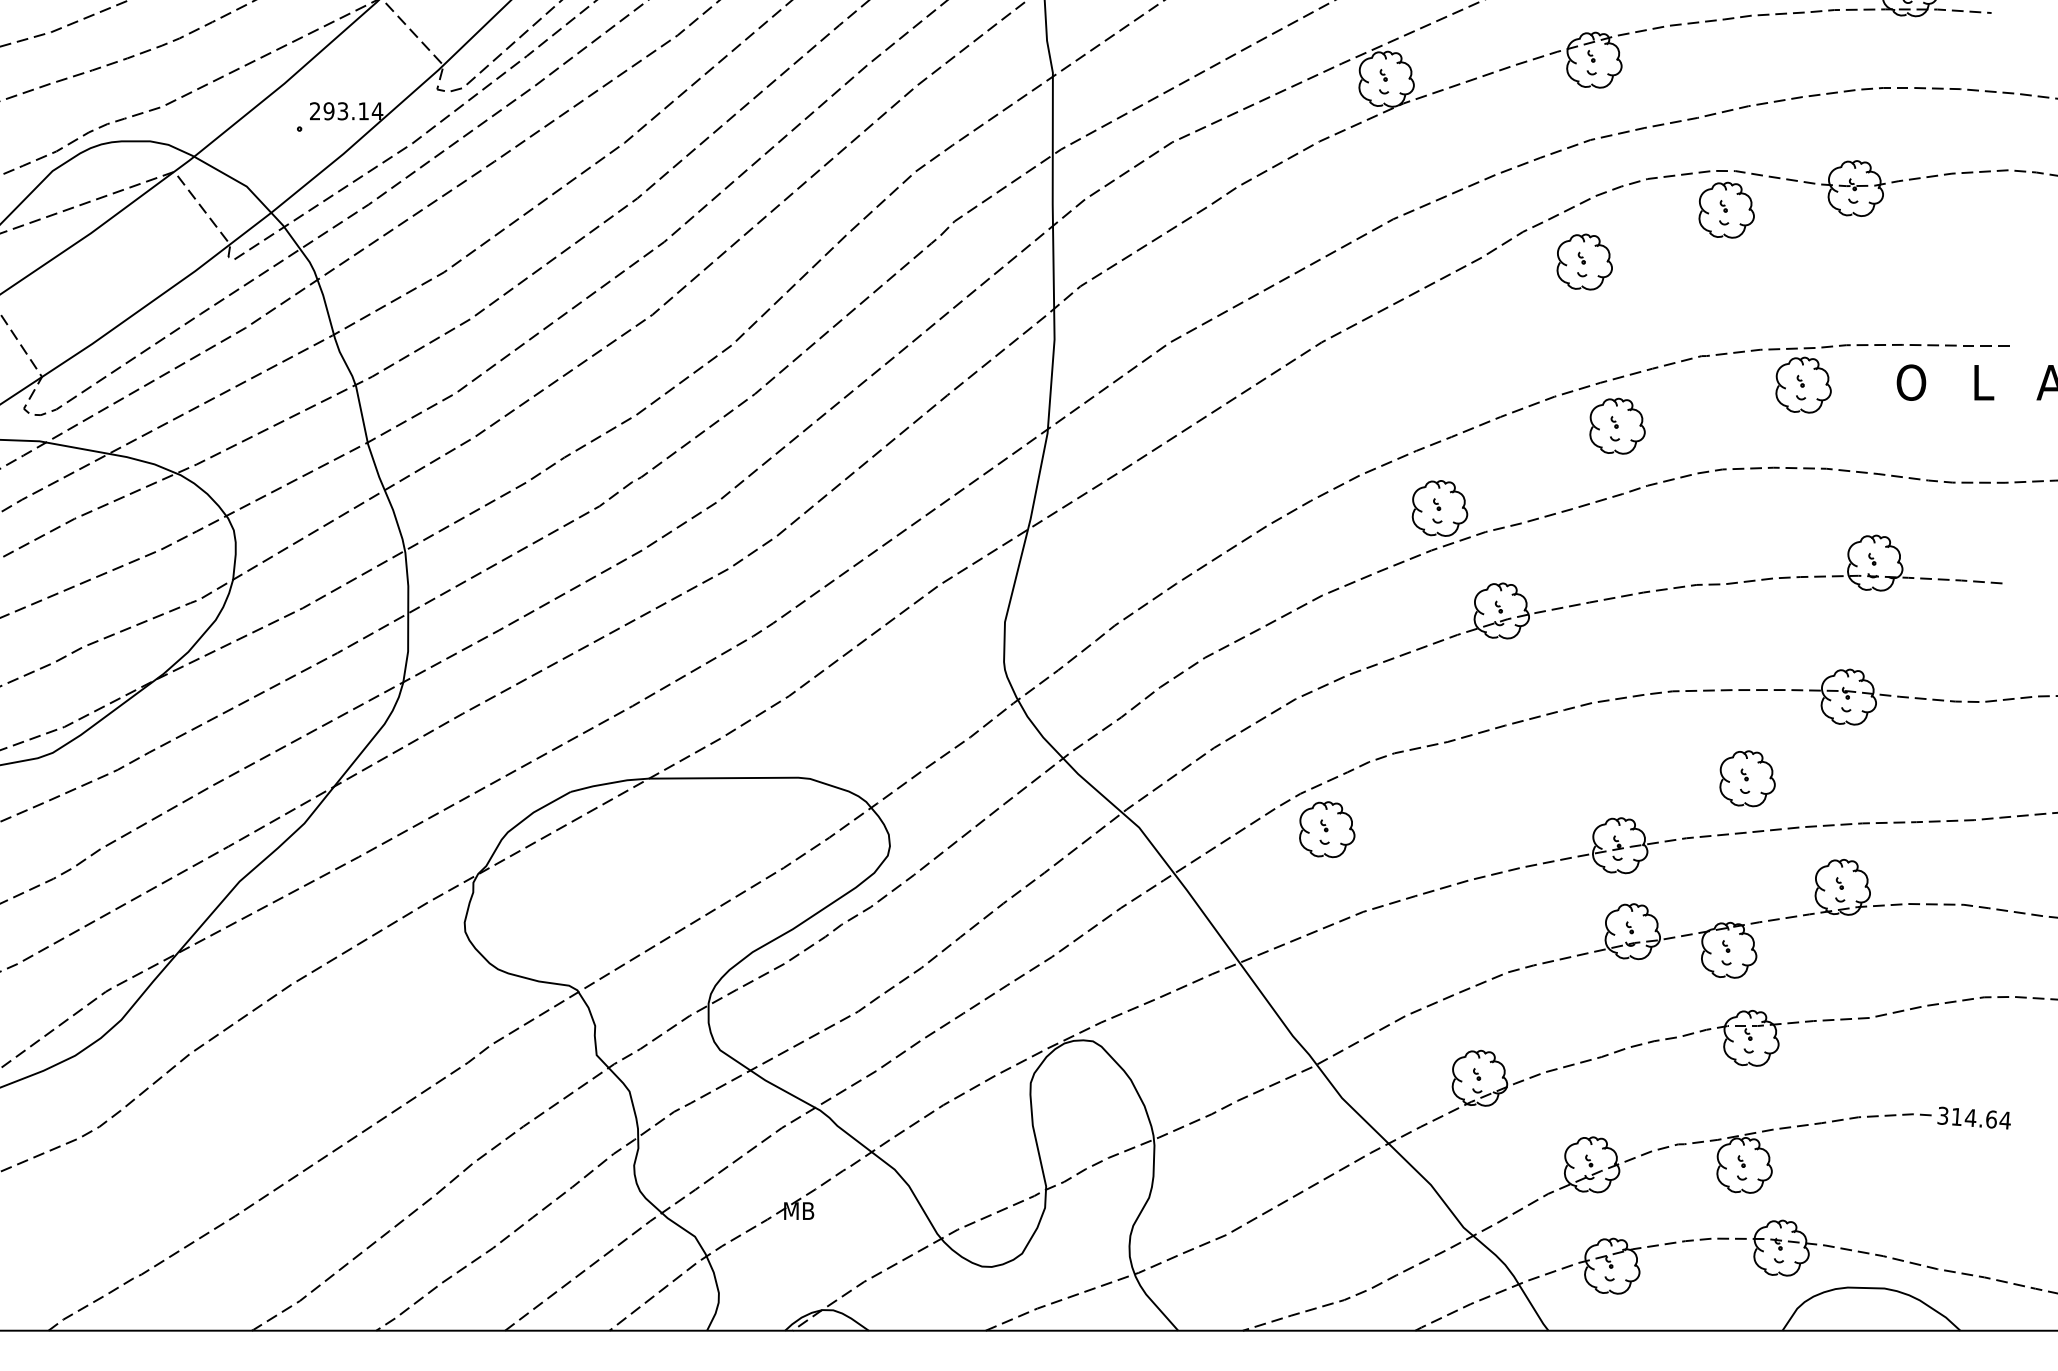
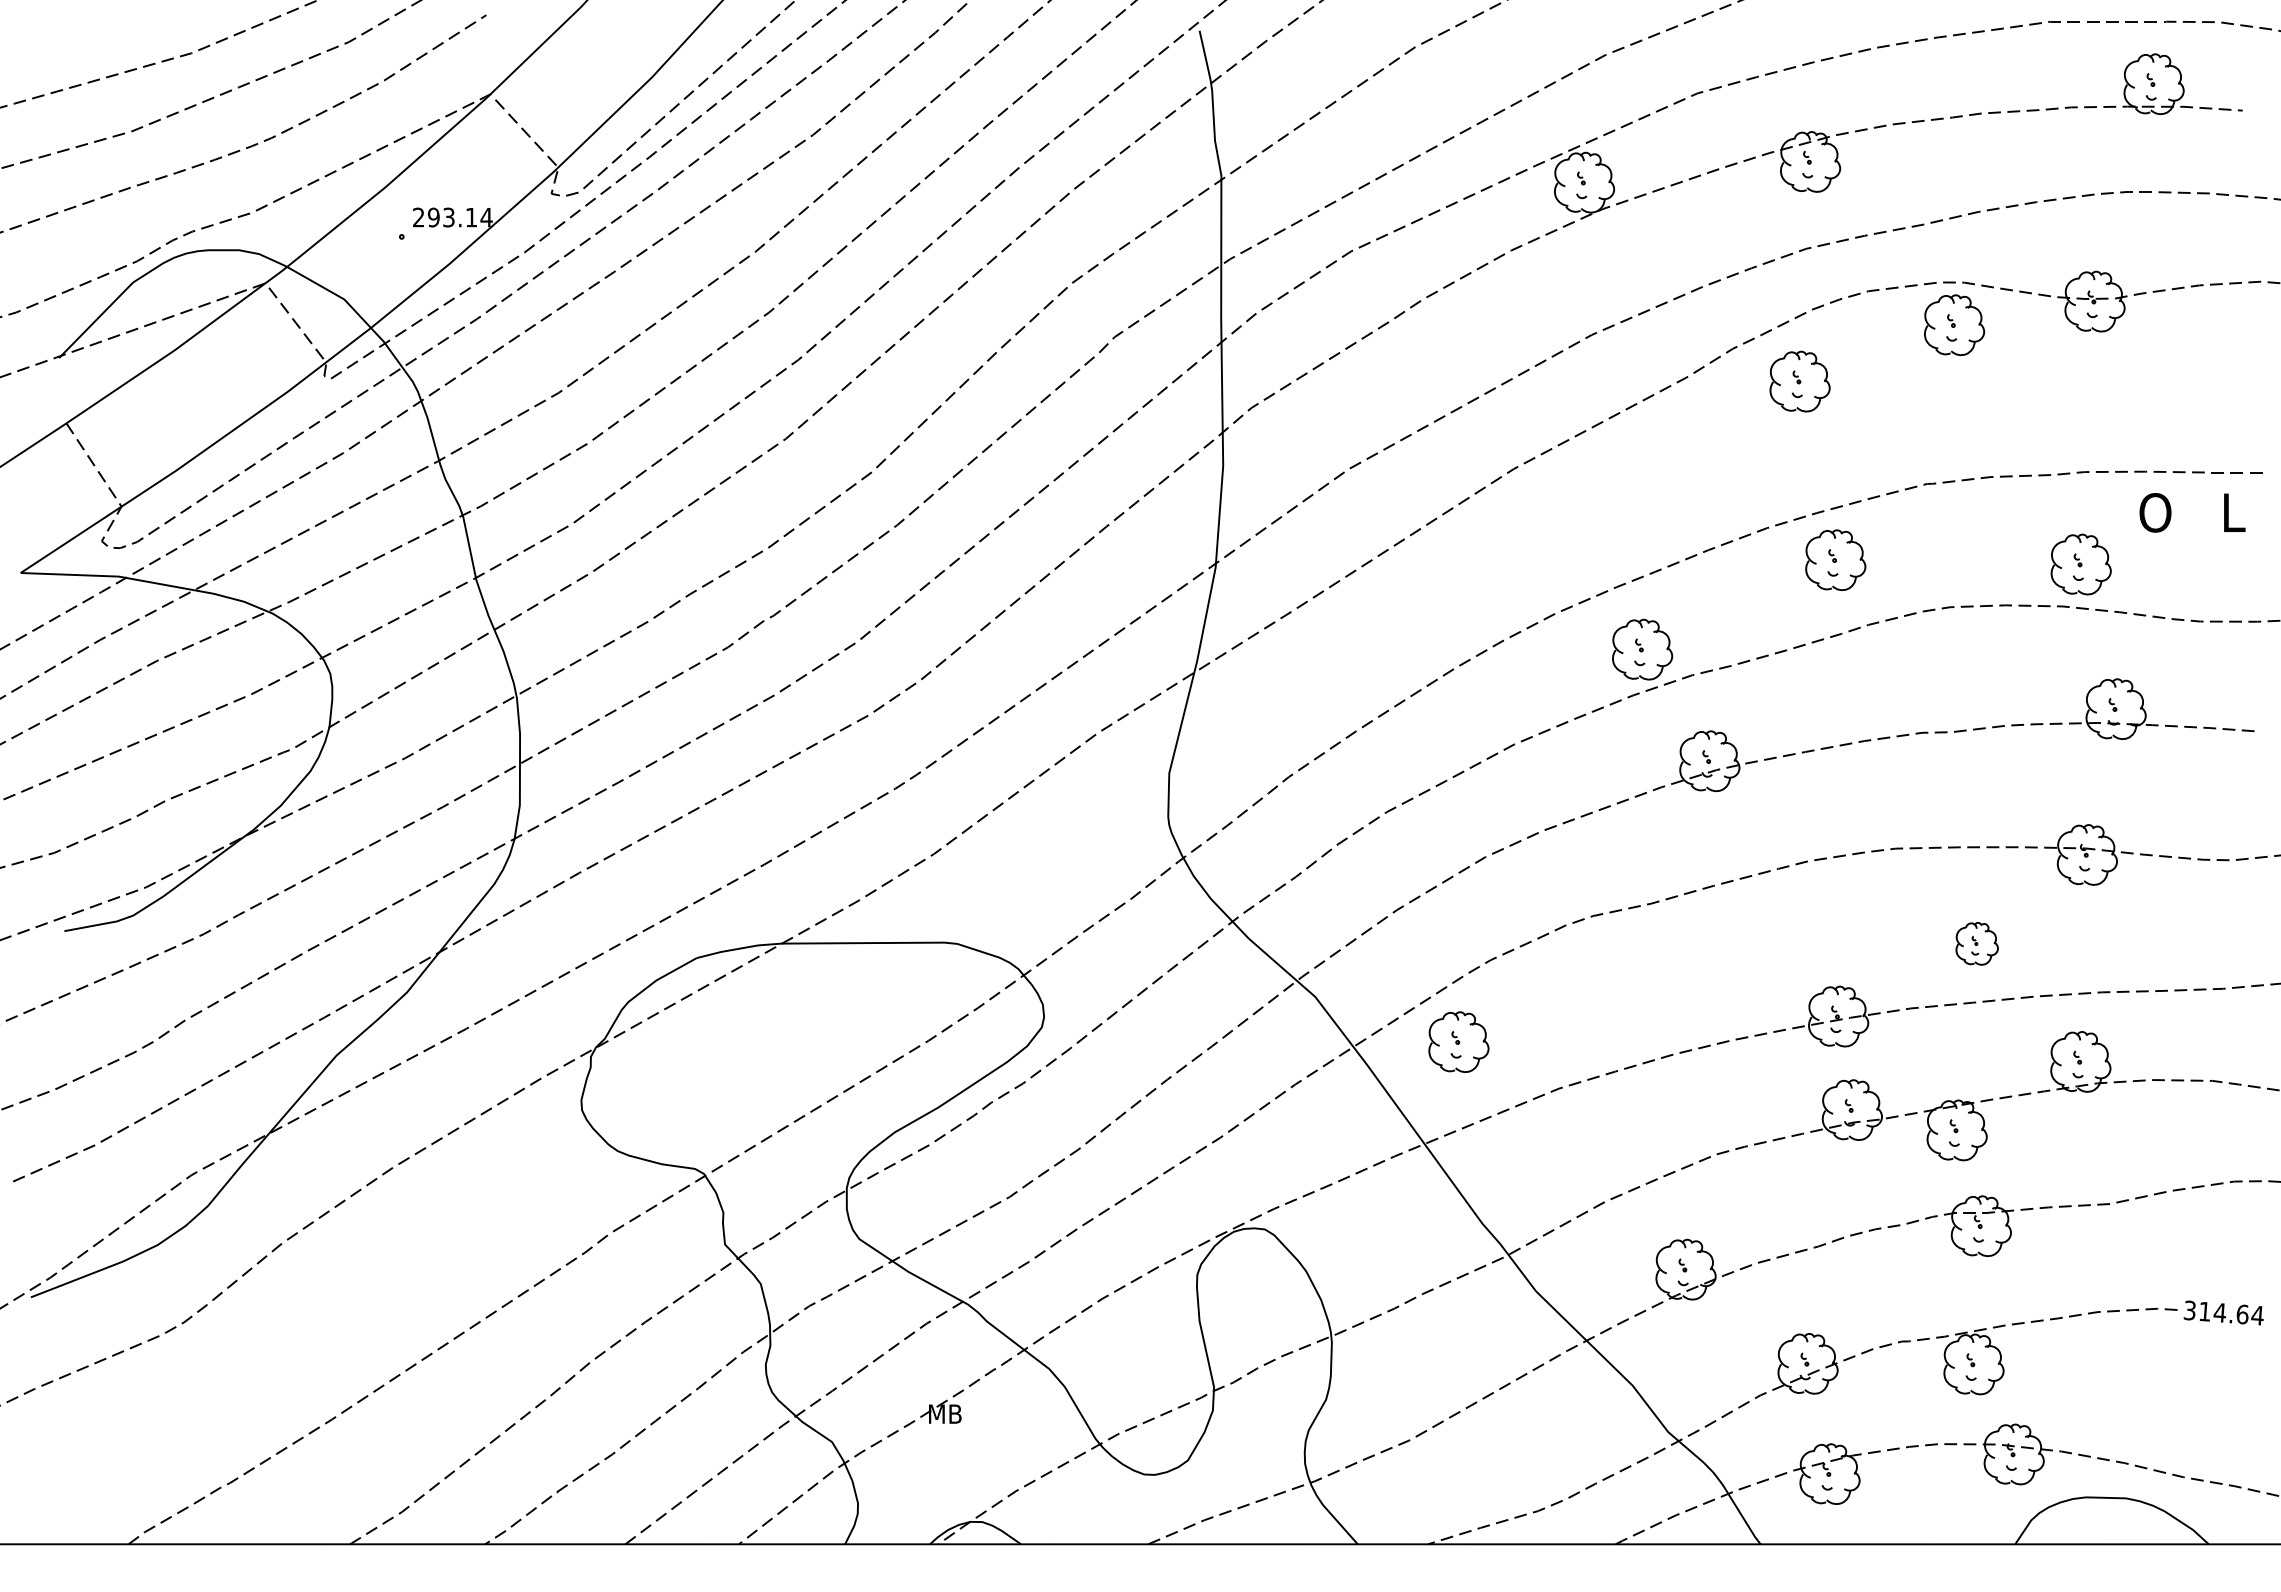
part: (1802, 385) -> (2080, 564), moved
part: (1746, 778) -> (1976, 943), size x0.7
part: (1326, 829) -> (1458, 1041), moved

